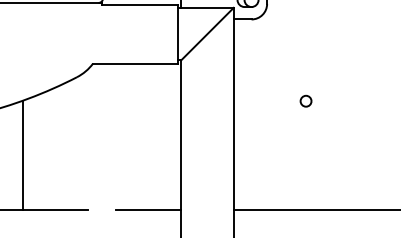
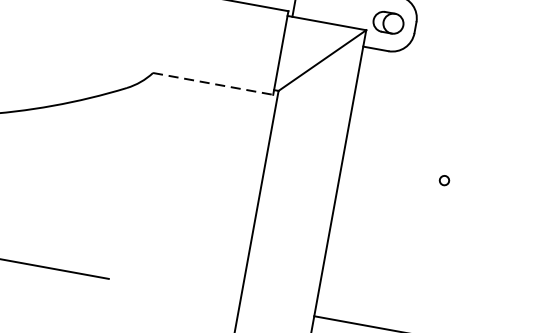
line: (135, 63) -> (213, 83), solid -> dashed
circle: (305, 100) -> (443, 179), size x0.6
line: (23, 155) -> (31, 184), removed
line: (148, 210) -> (193, 294), removed

